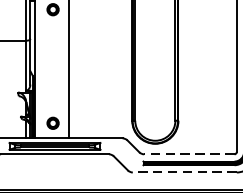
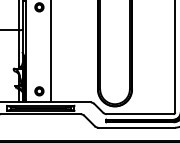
line: (188, 154) -> (139, 114), dashed -> solid
line: (184, 172) -> (136, 127), dashed -> solid

